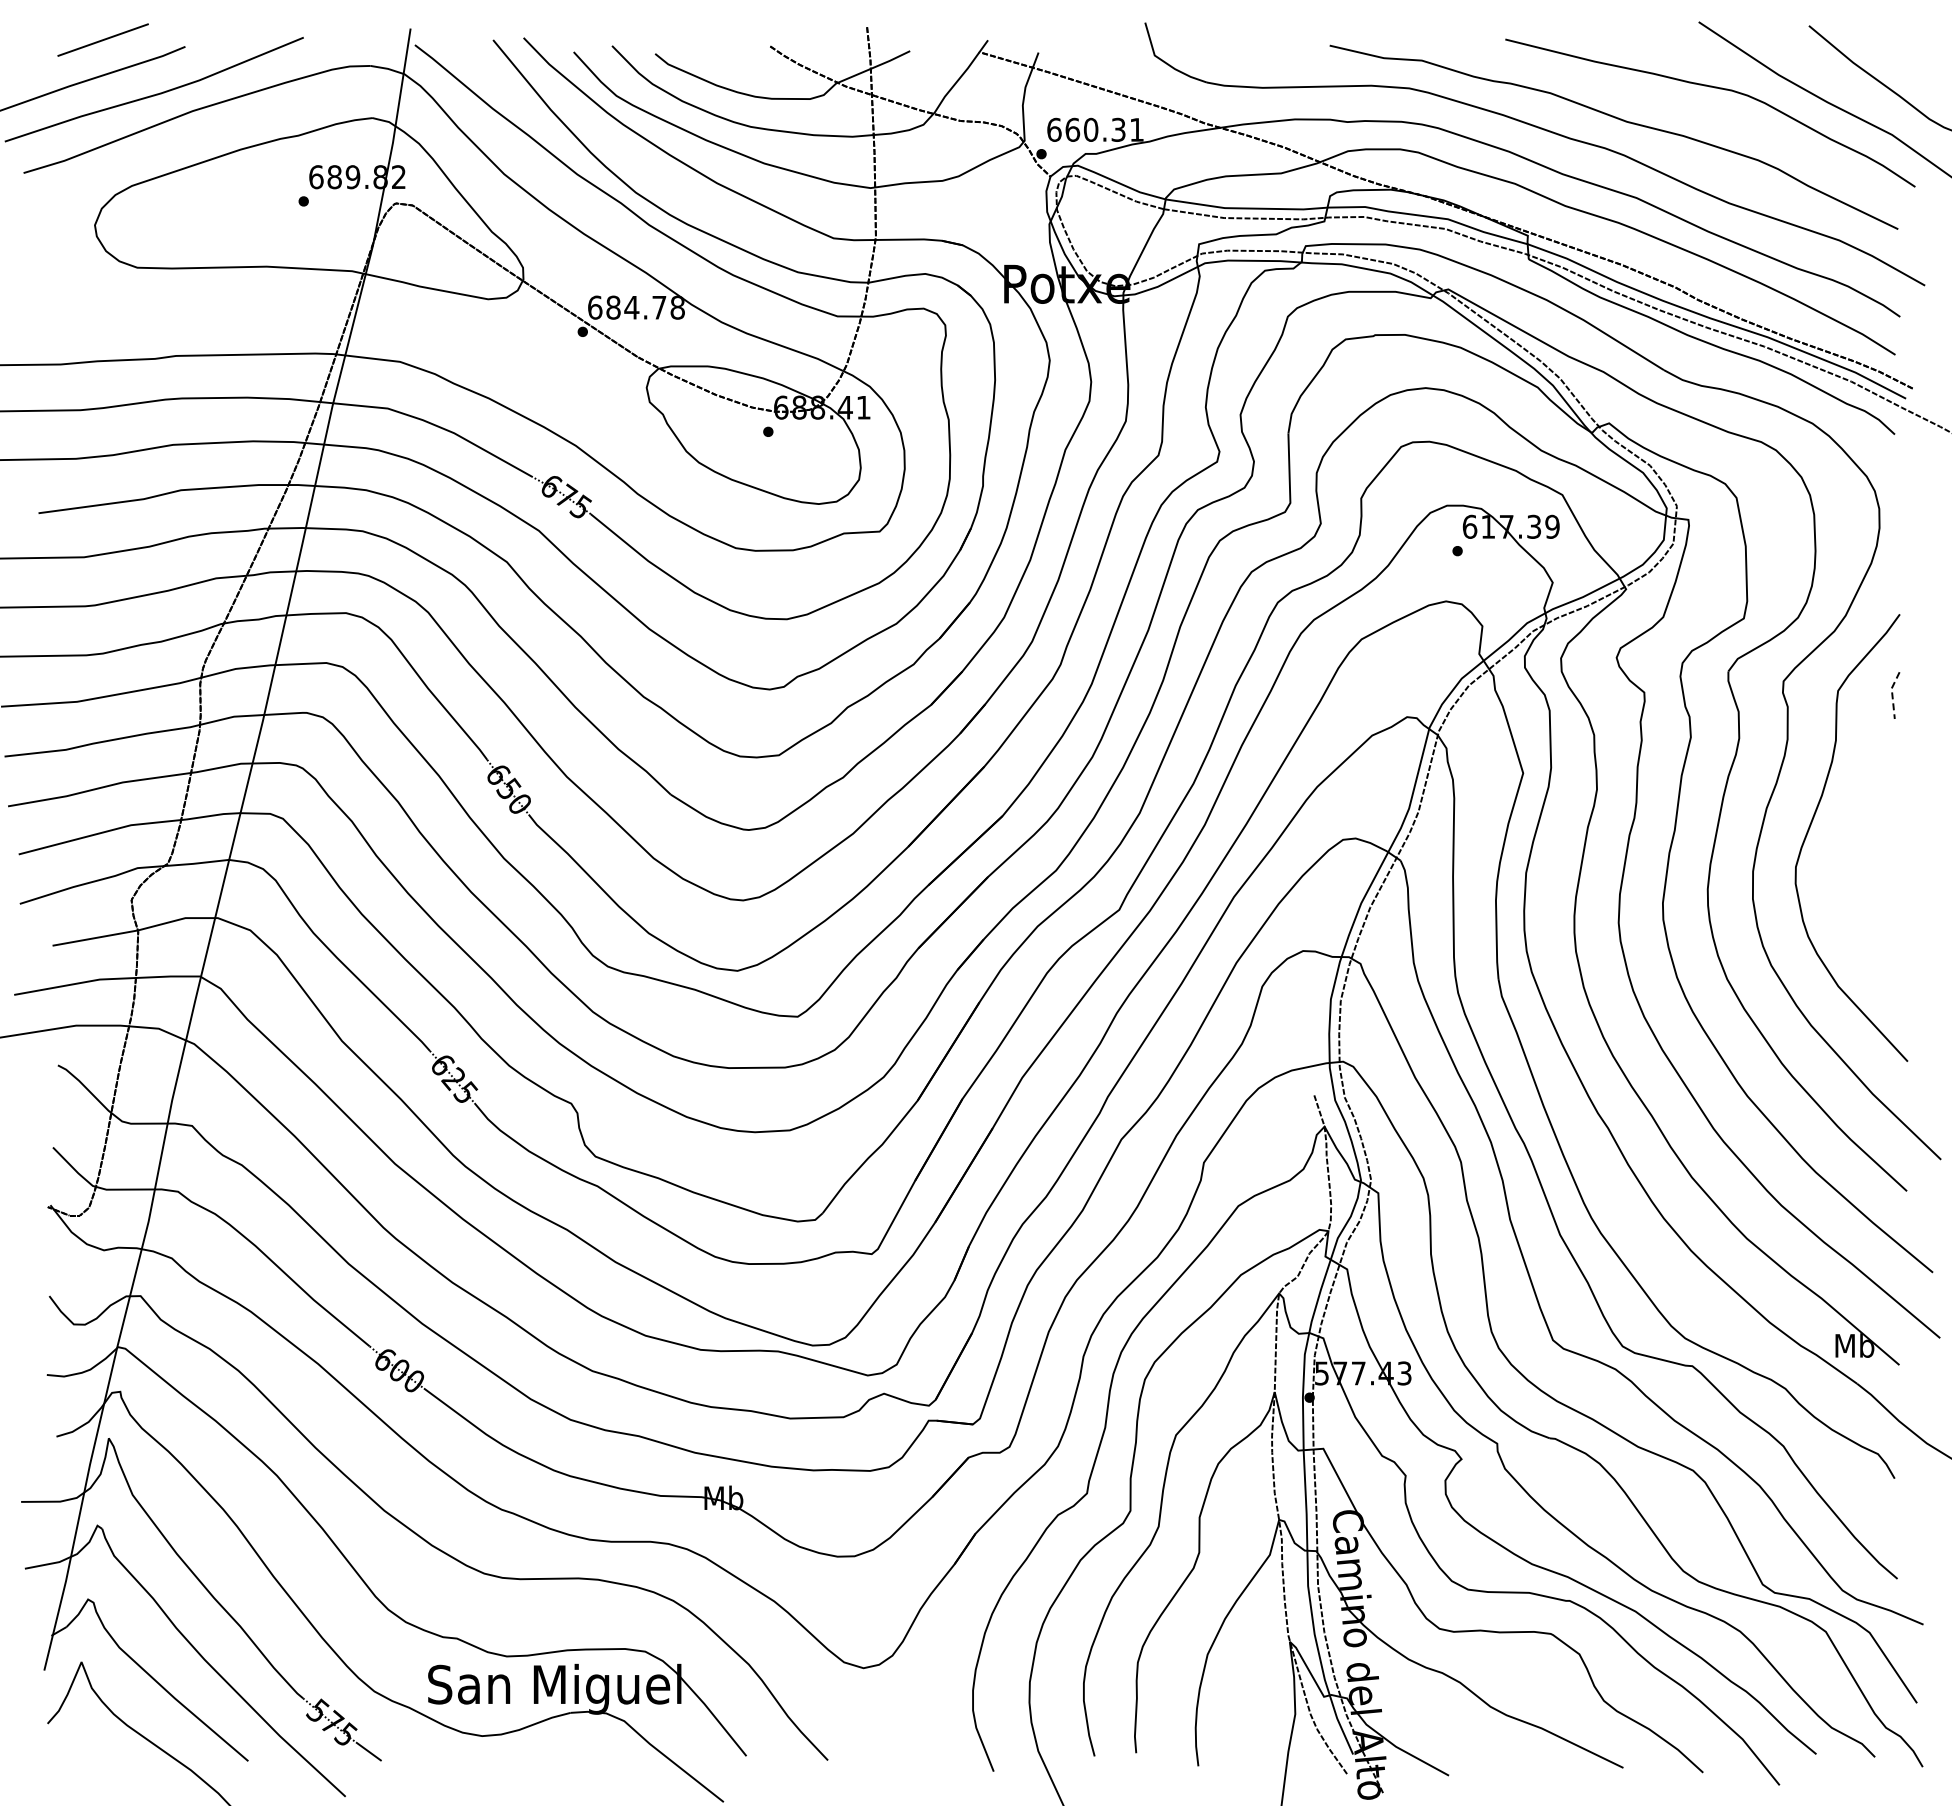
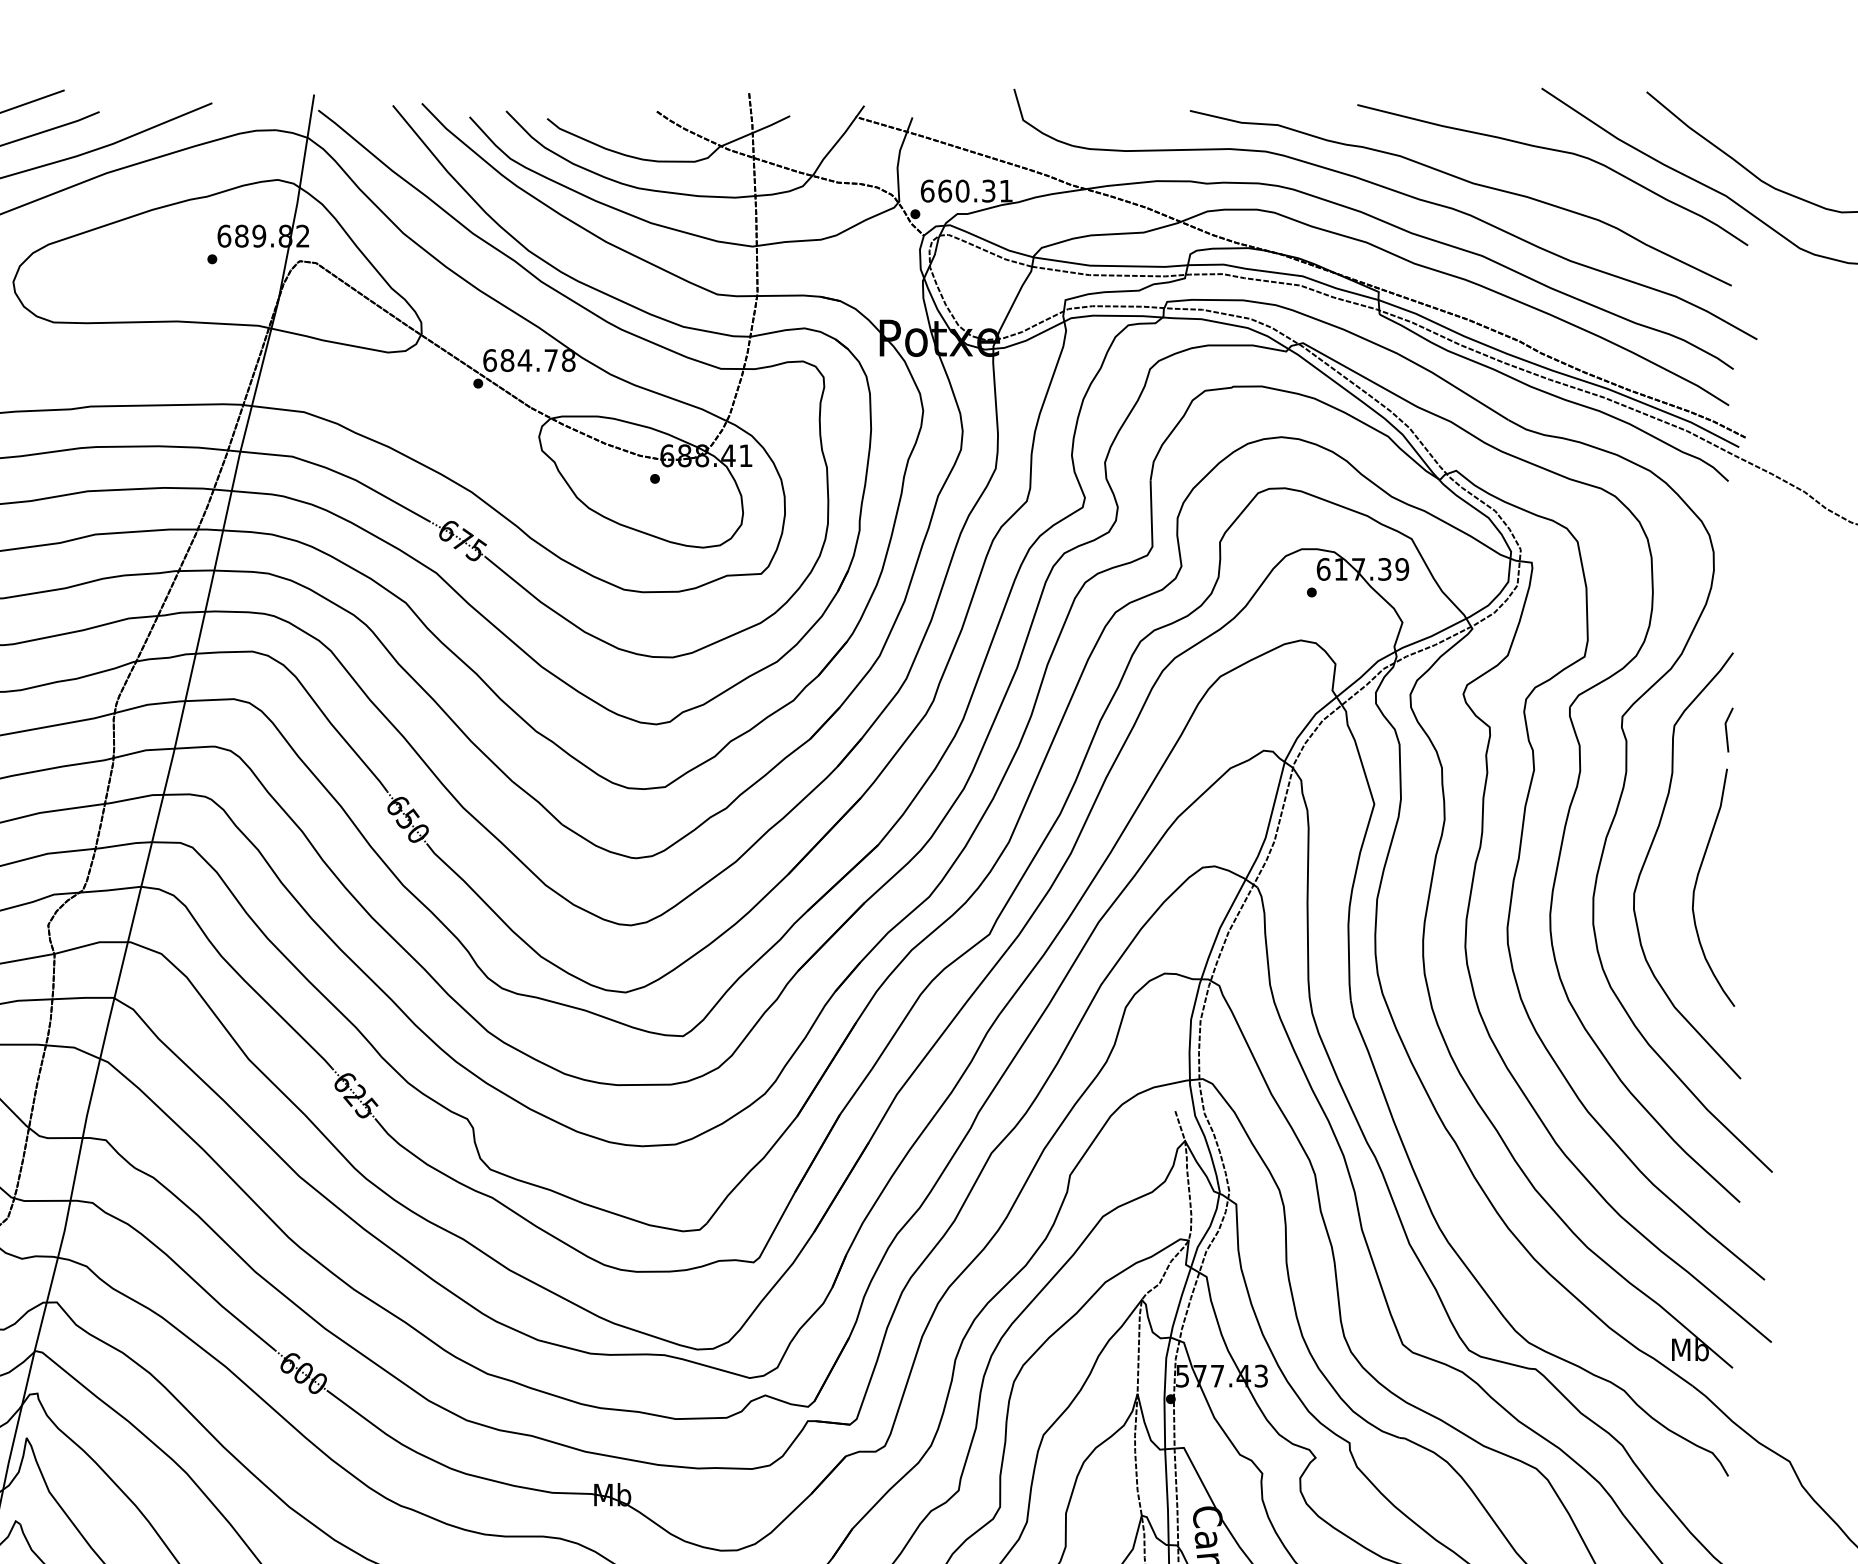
line: (1892, 694) -> (1726, 729), dashed -> solid
curve: (1861, 857) -> (1696, 884), added

